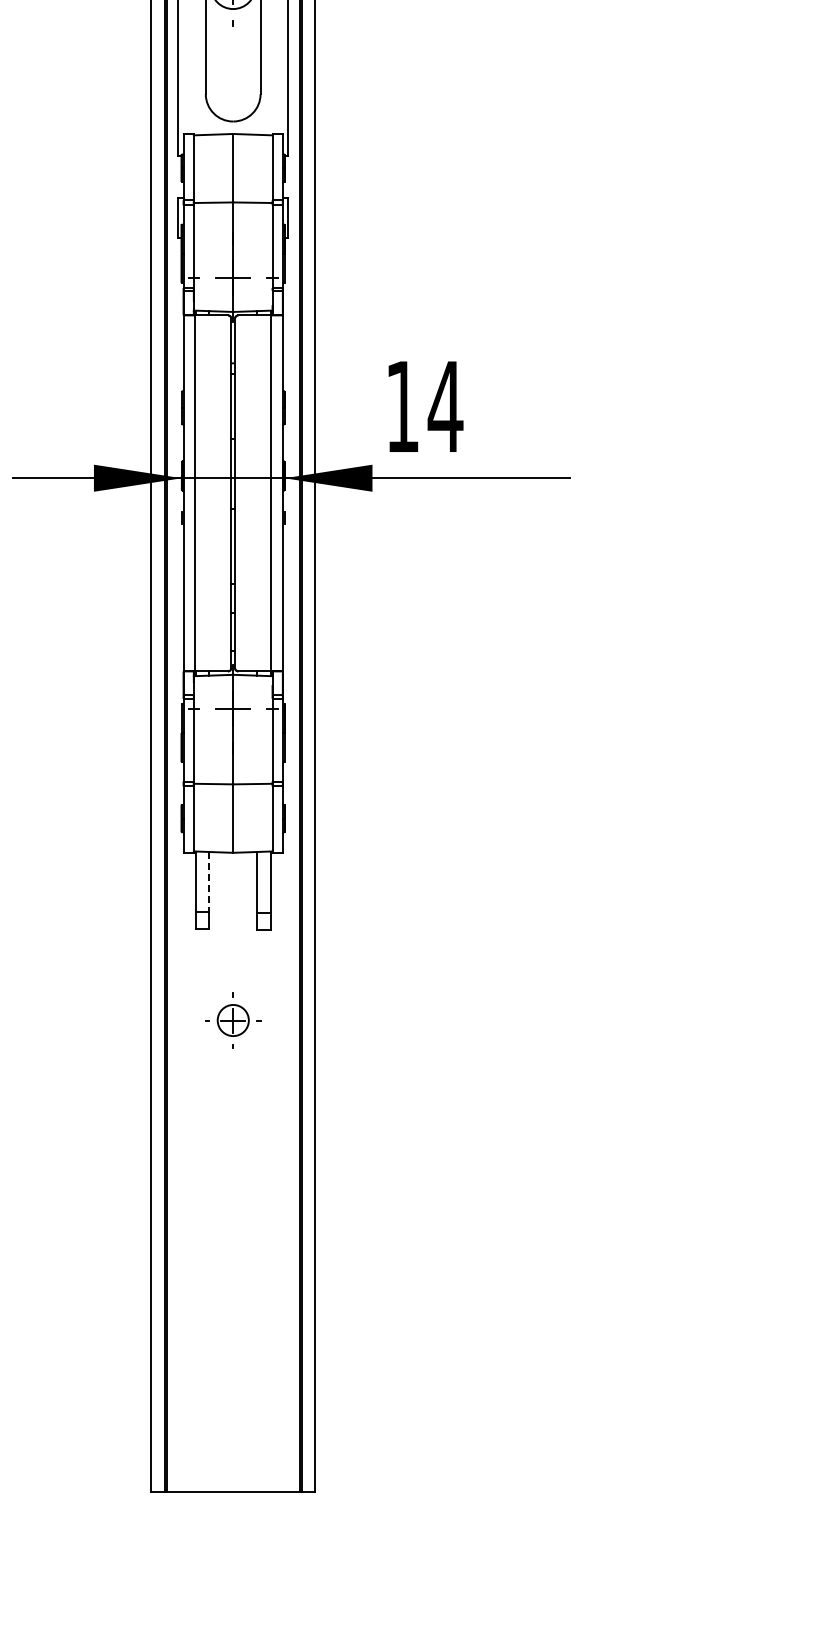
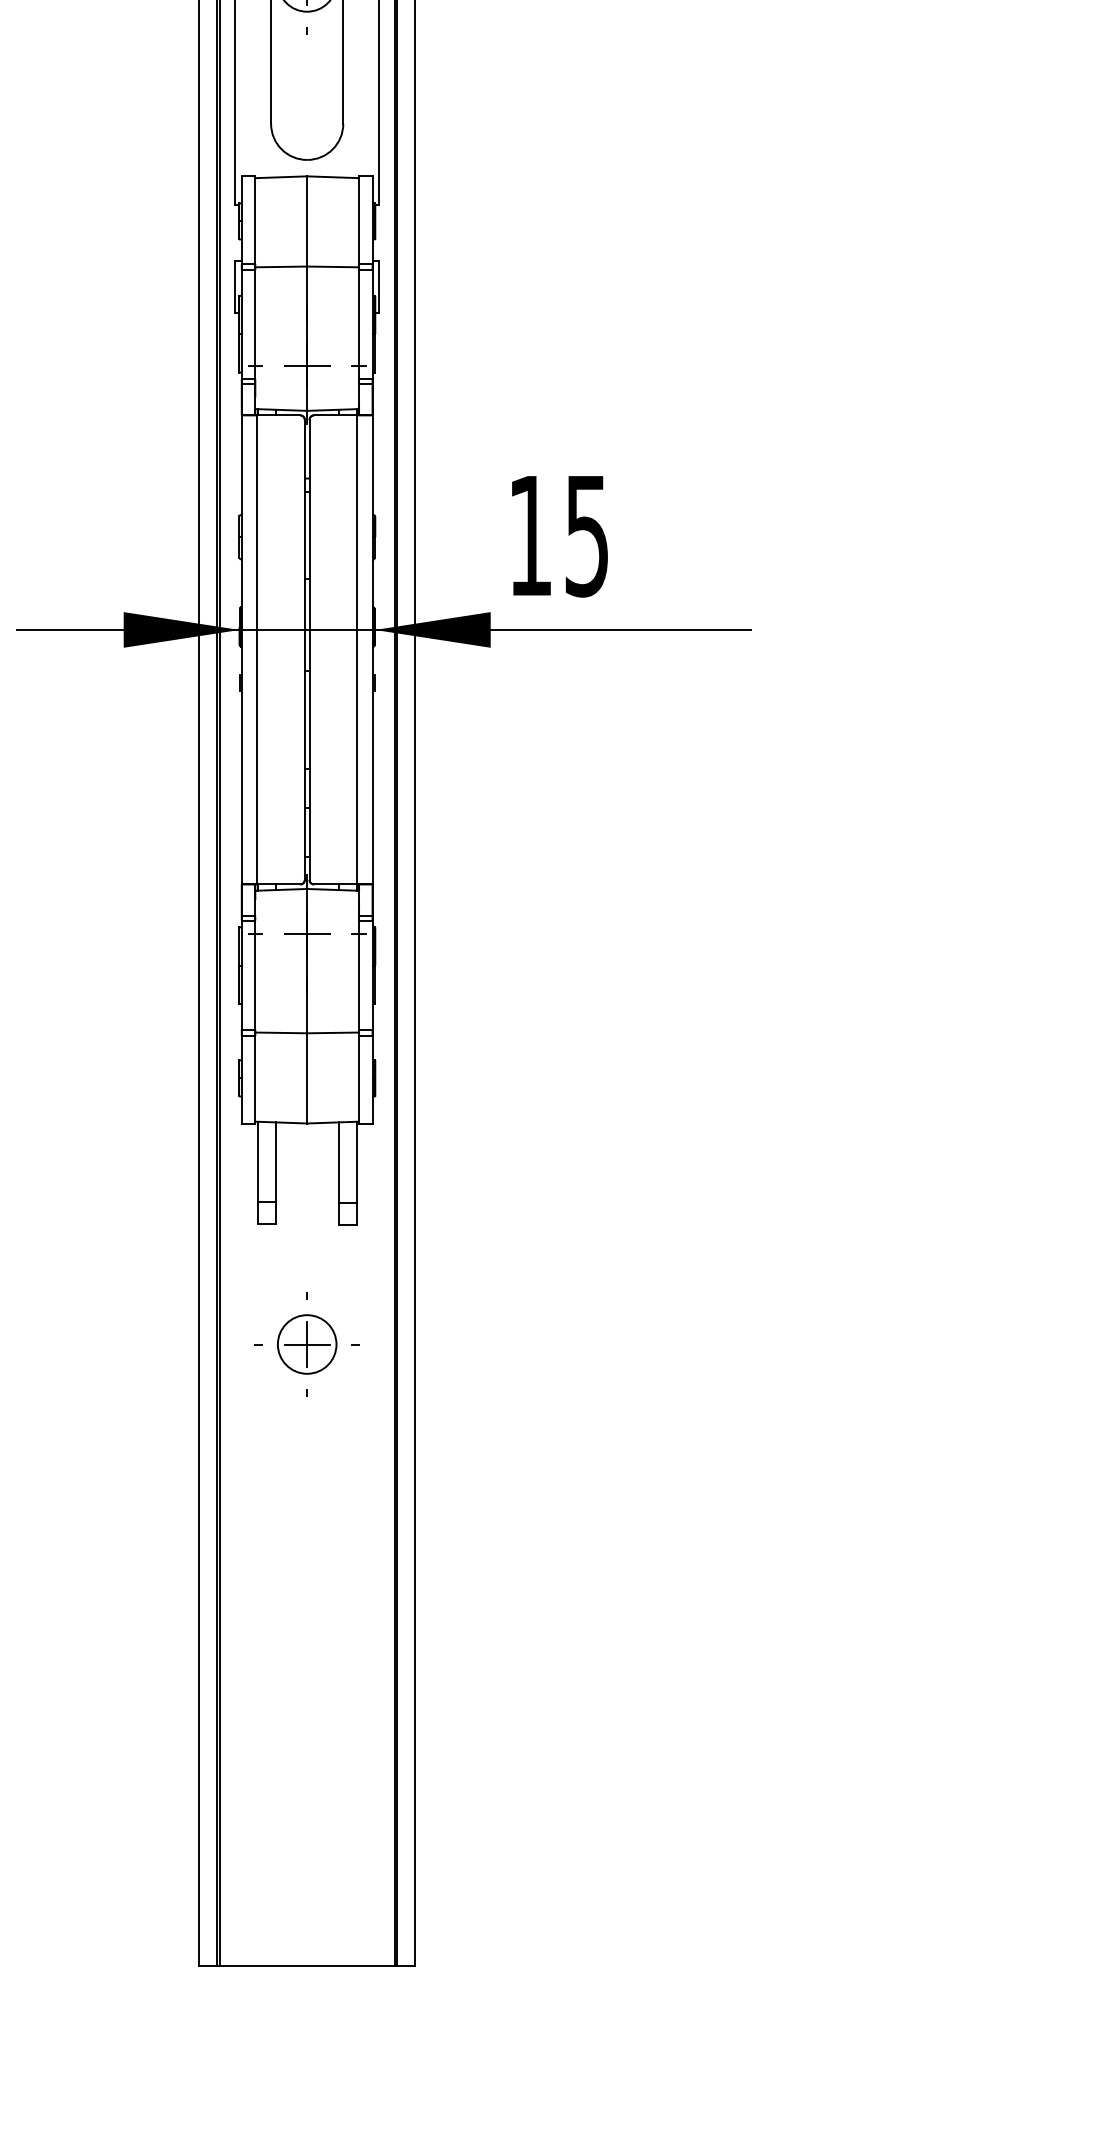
text: (445, 407) -> (586, 536), 14 -> 15
line: (209, 882) -> (275, 1162), dashed -> solid
part: (233, 1020) -> (307, 1344), size x1.43

